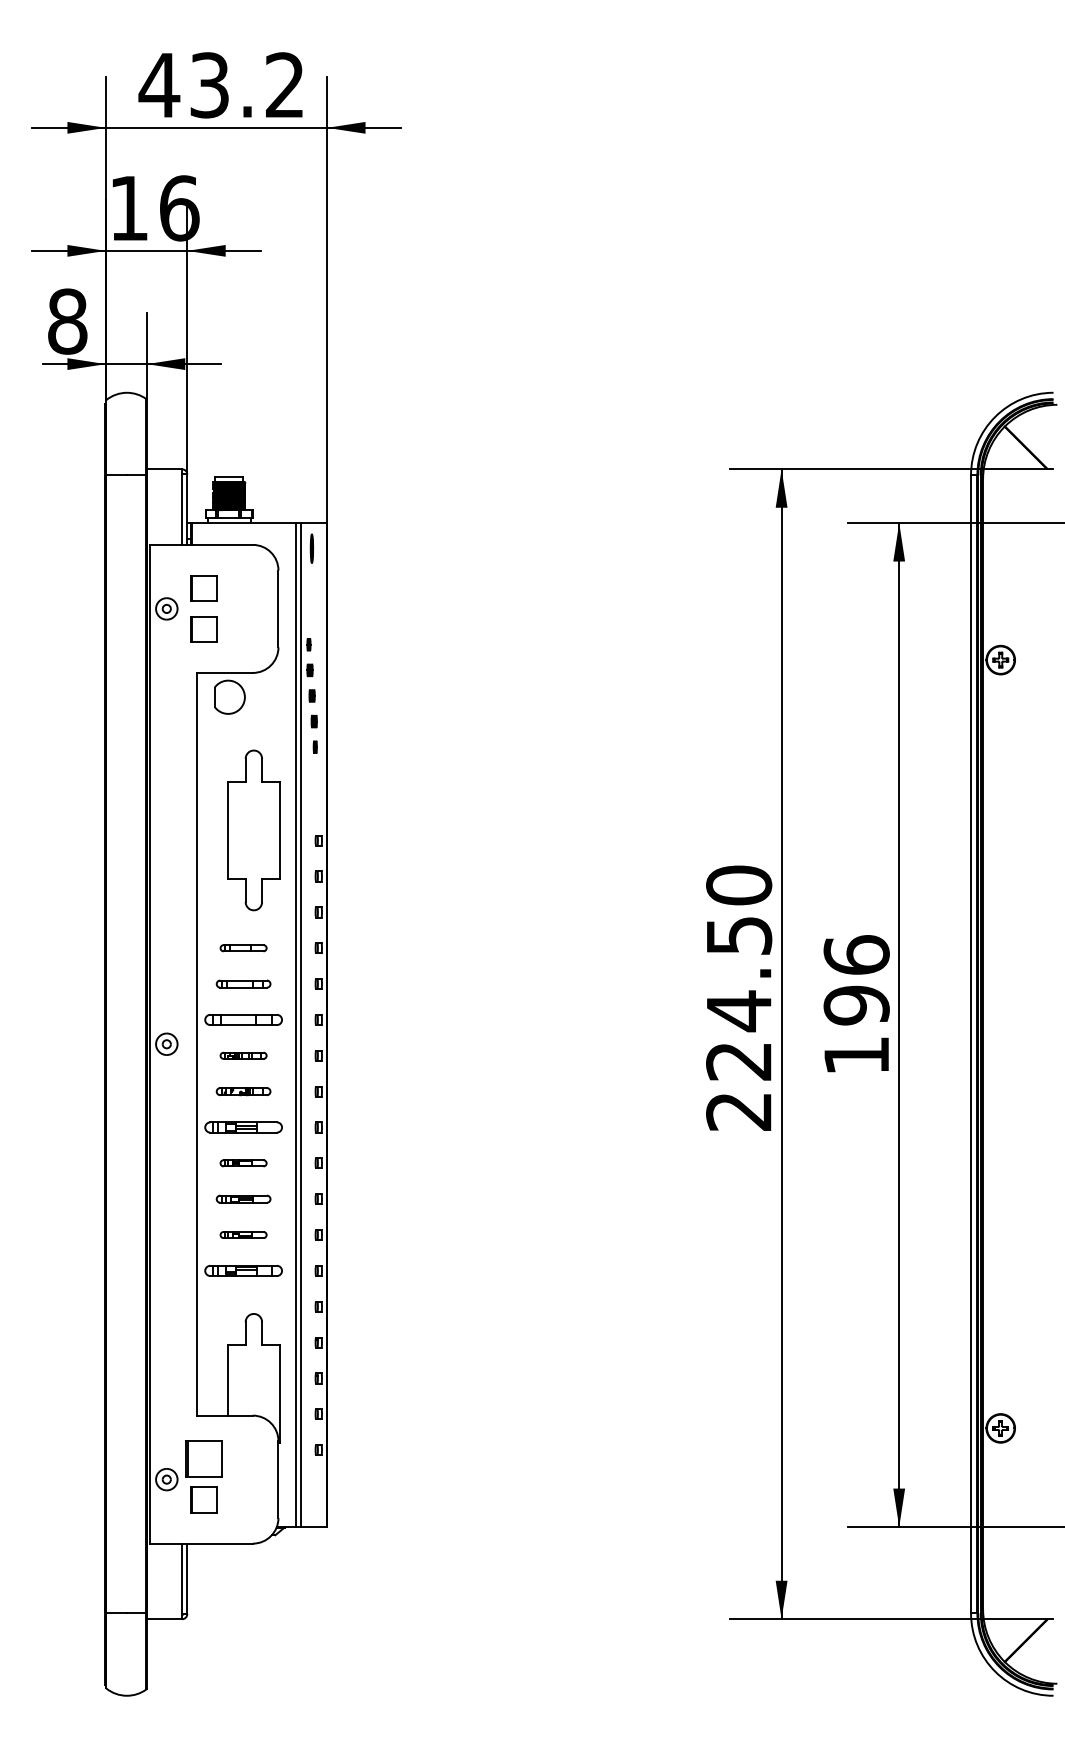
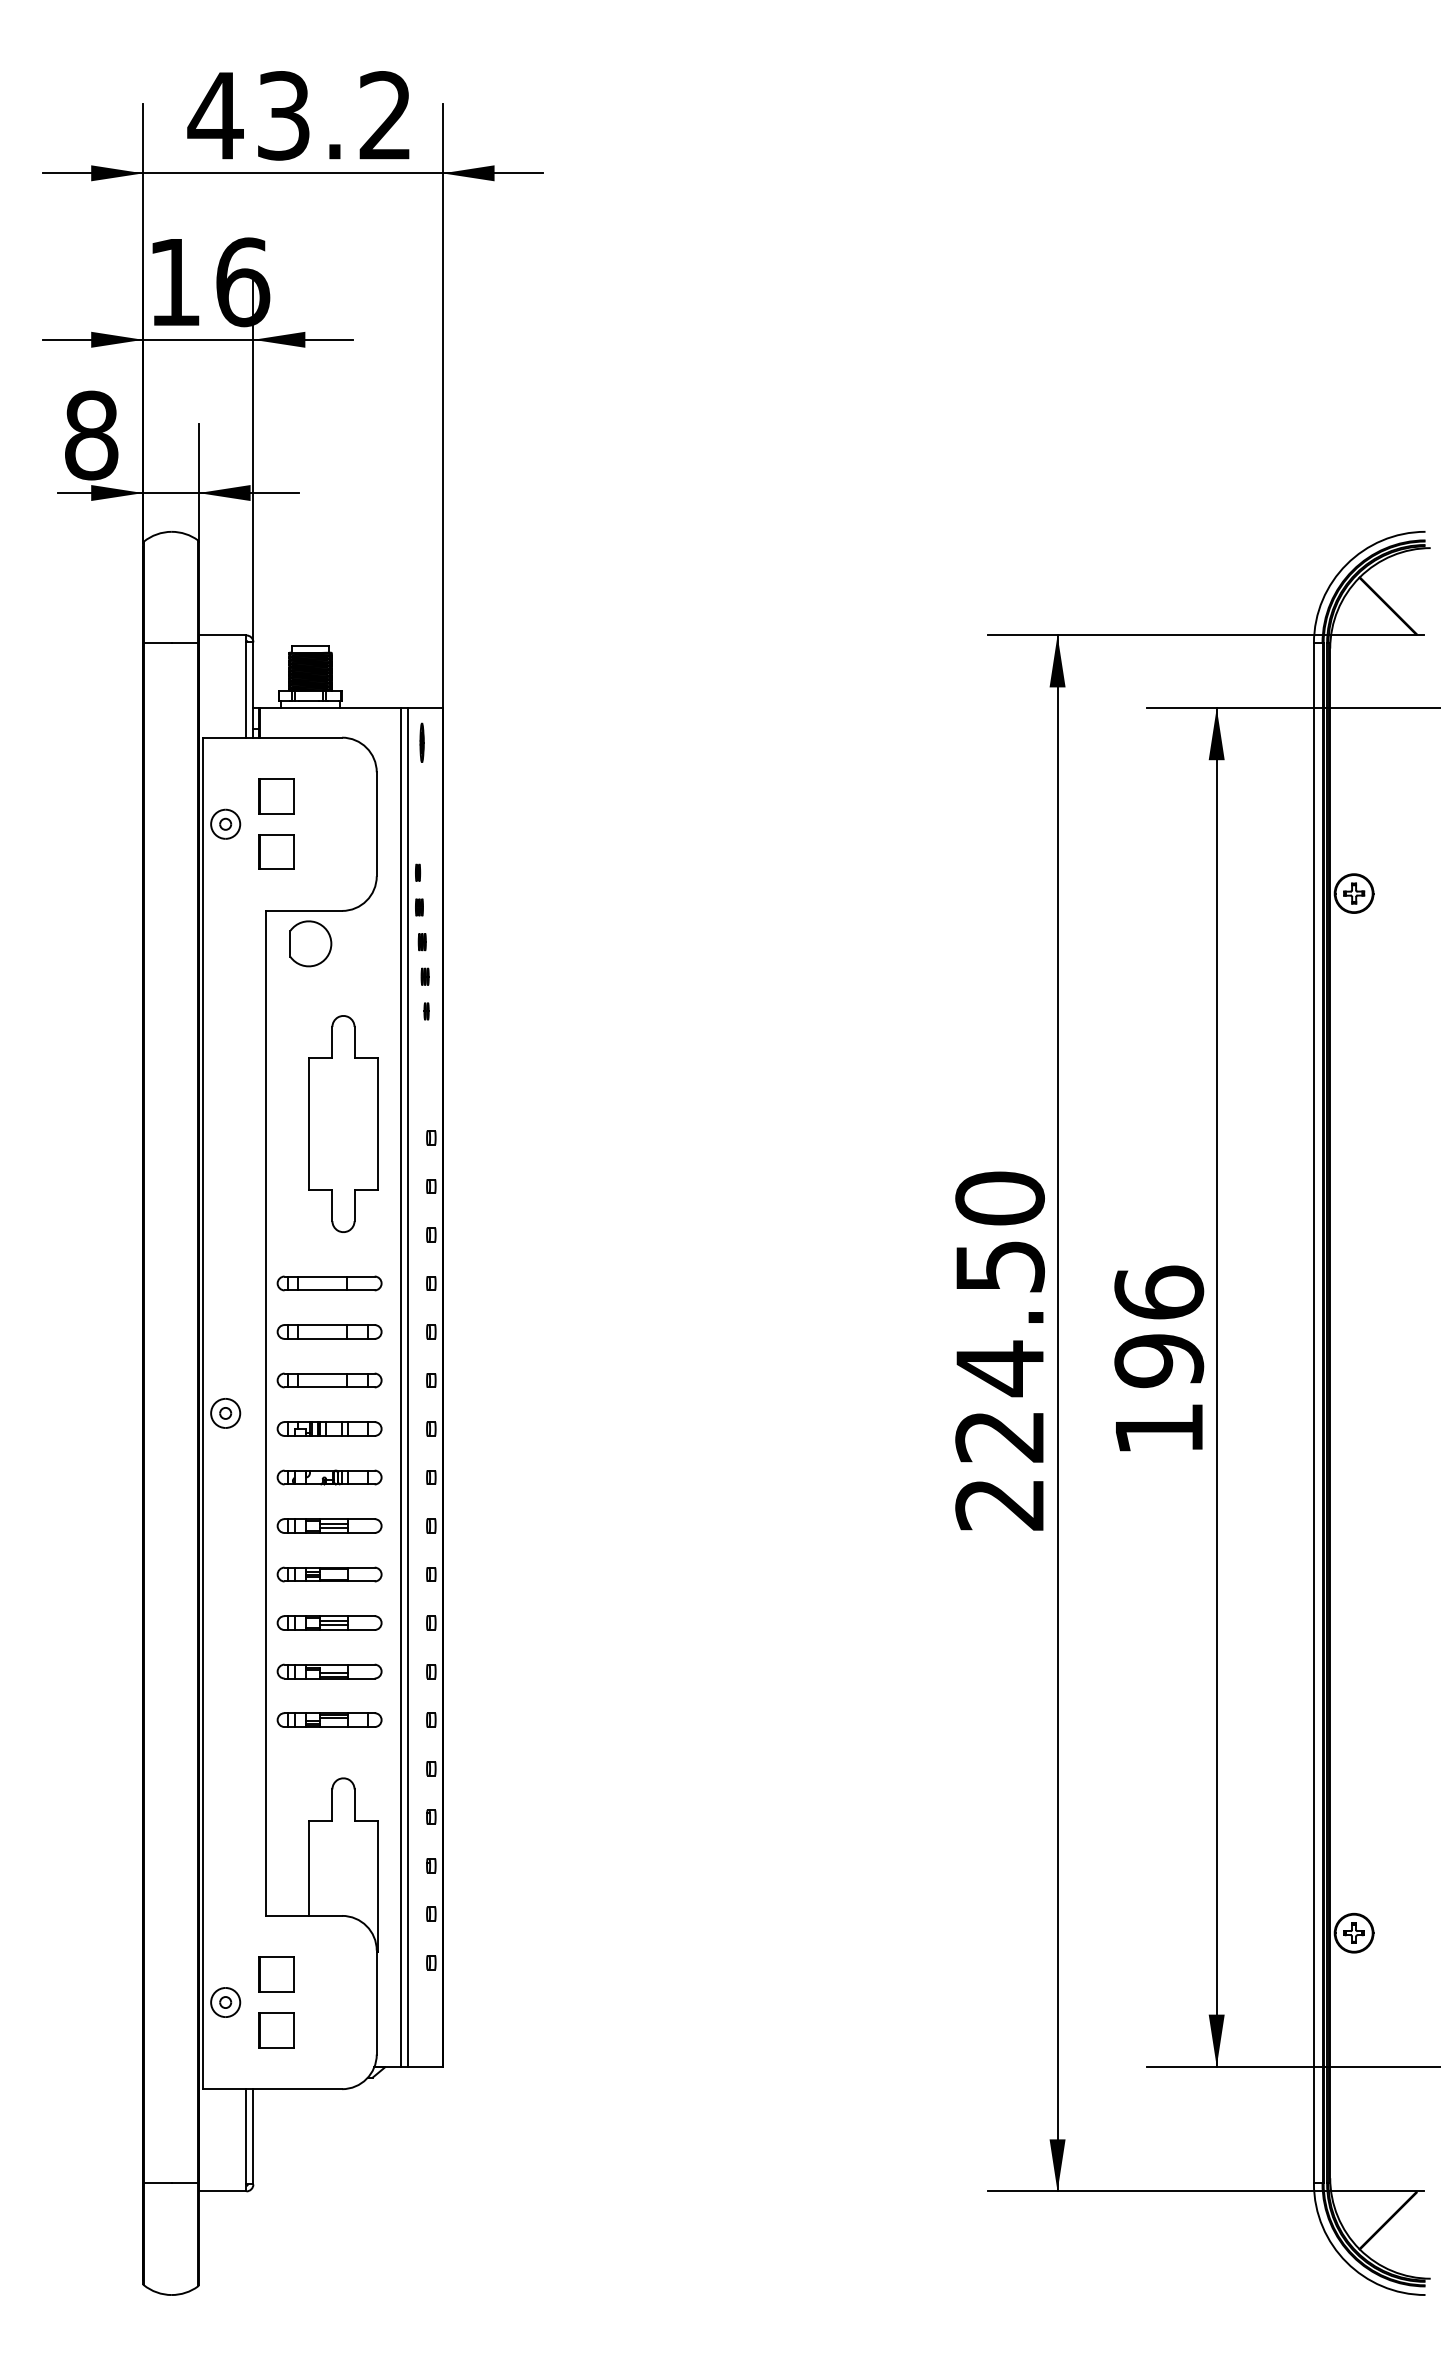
part: (243, 948) -> (329, 1283), size x1.67
part: (243, 983) -> (329, 1331), size x1.43
part: (243, 1055) -> (329, 1428), size x1.67
part: (243, 1091) -> (329, 1477), size x1.43
part: (243, 1163) -> (329, 1574), size x1.67
part: (243, 1198) -> (329, 1622), size x1.43
part: (243, 1235) -> (329, 1671), size x1.67
part: (204, 1458) -> (276, 1974), size x0.71

